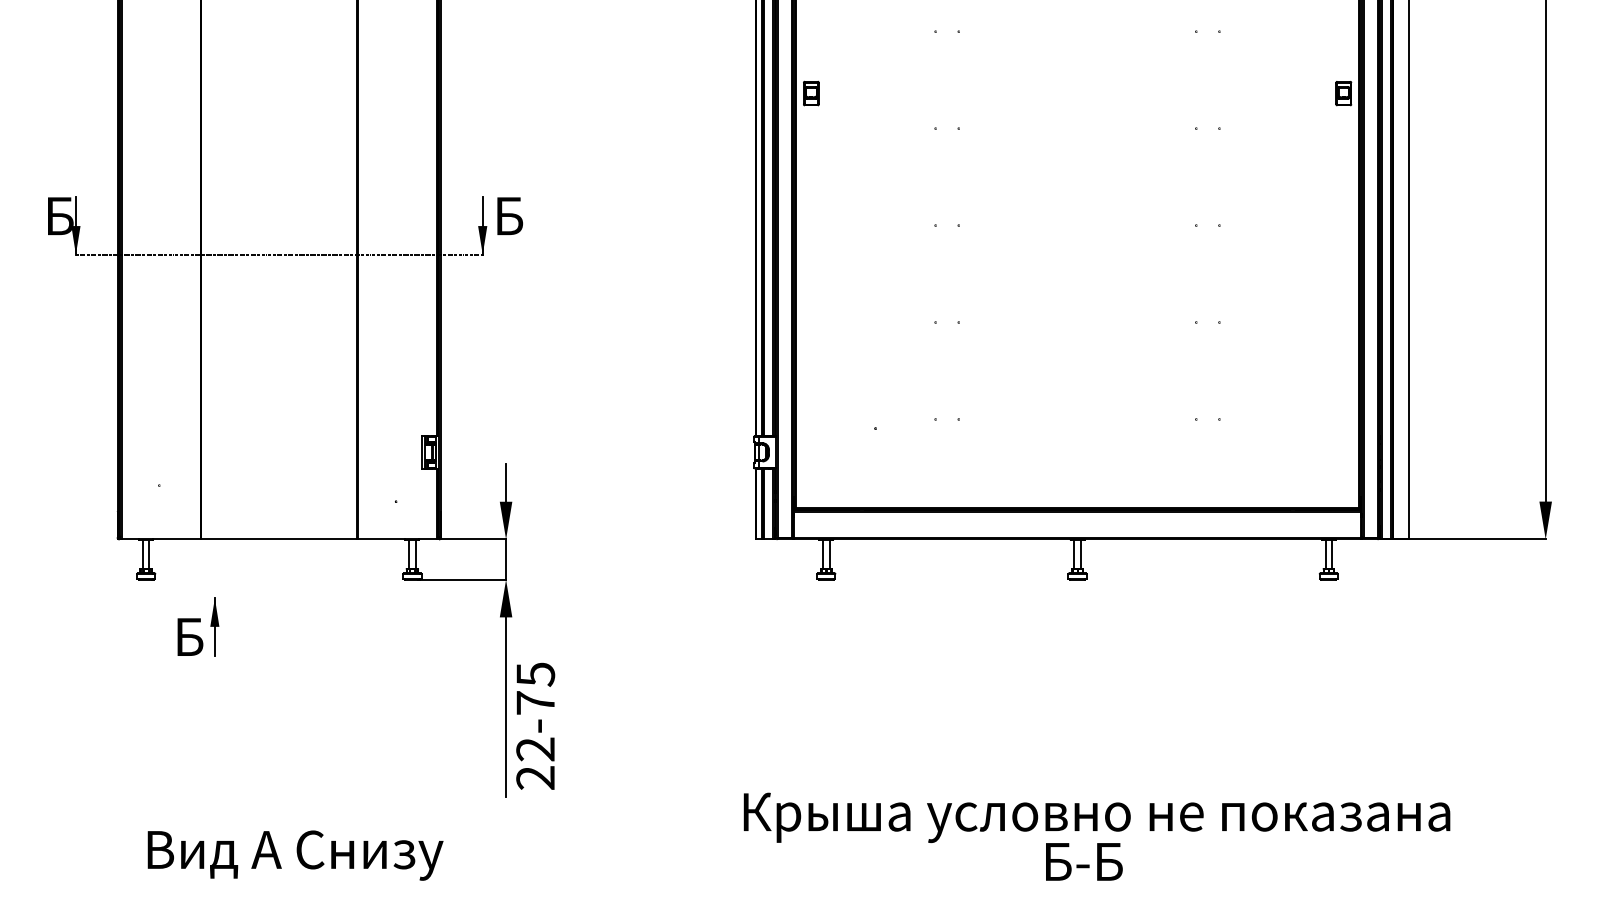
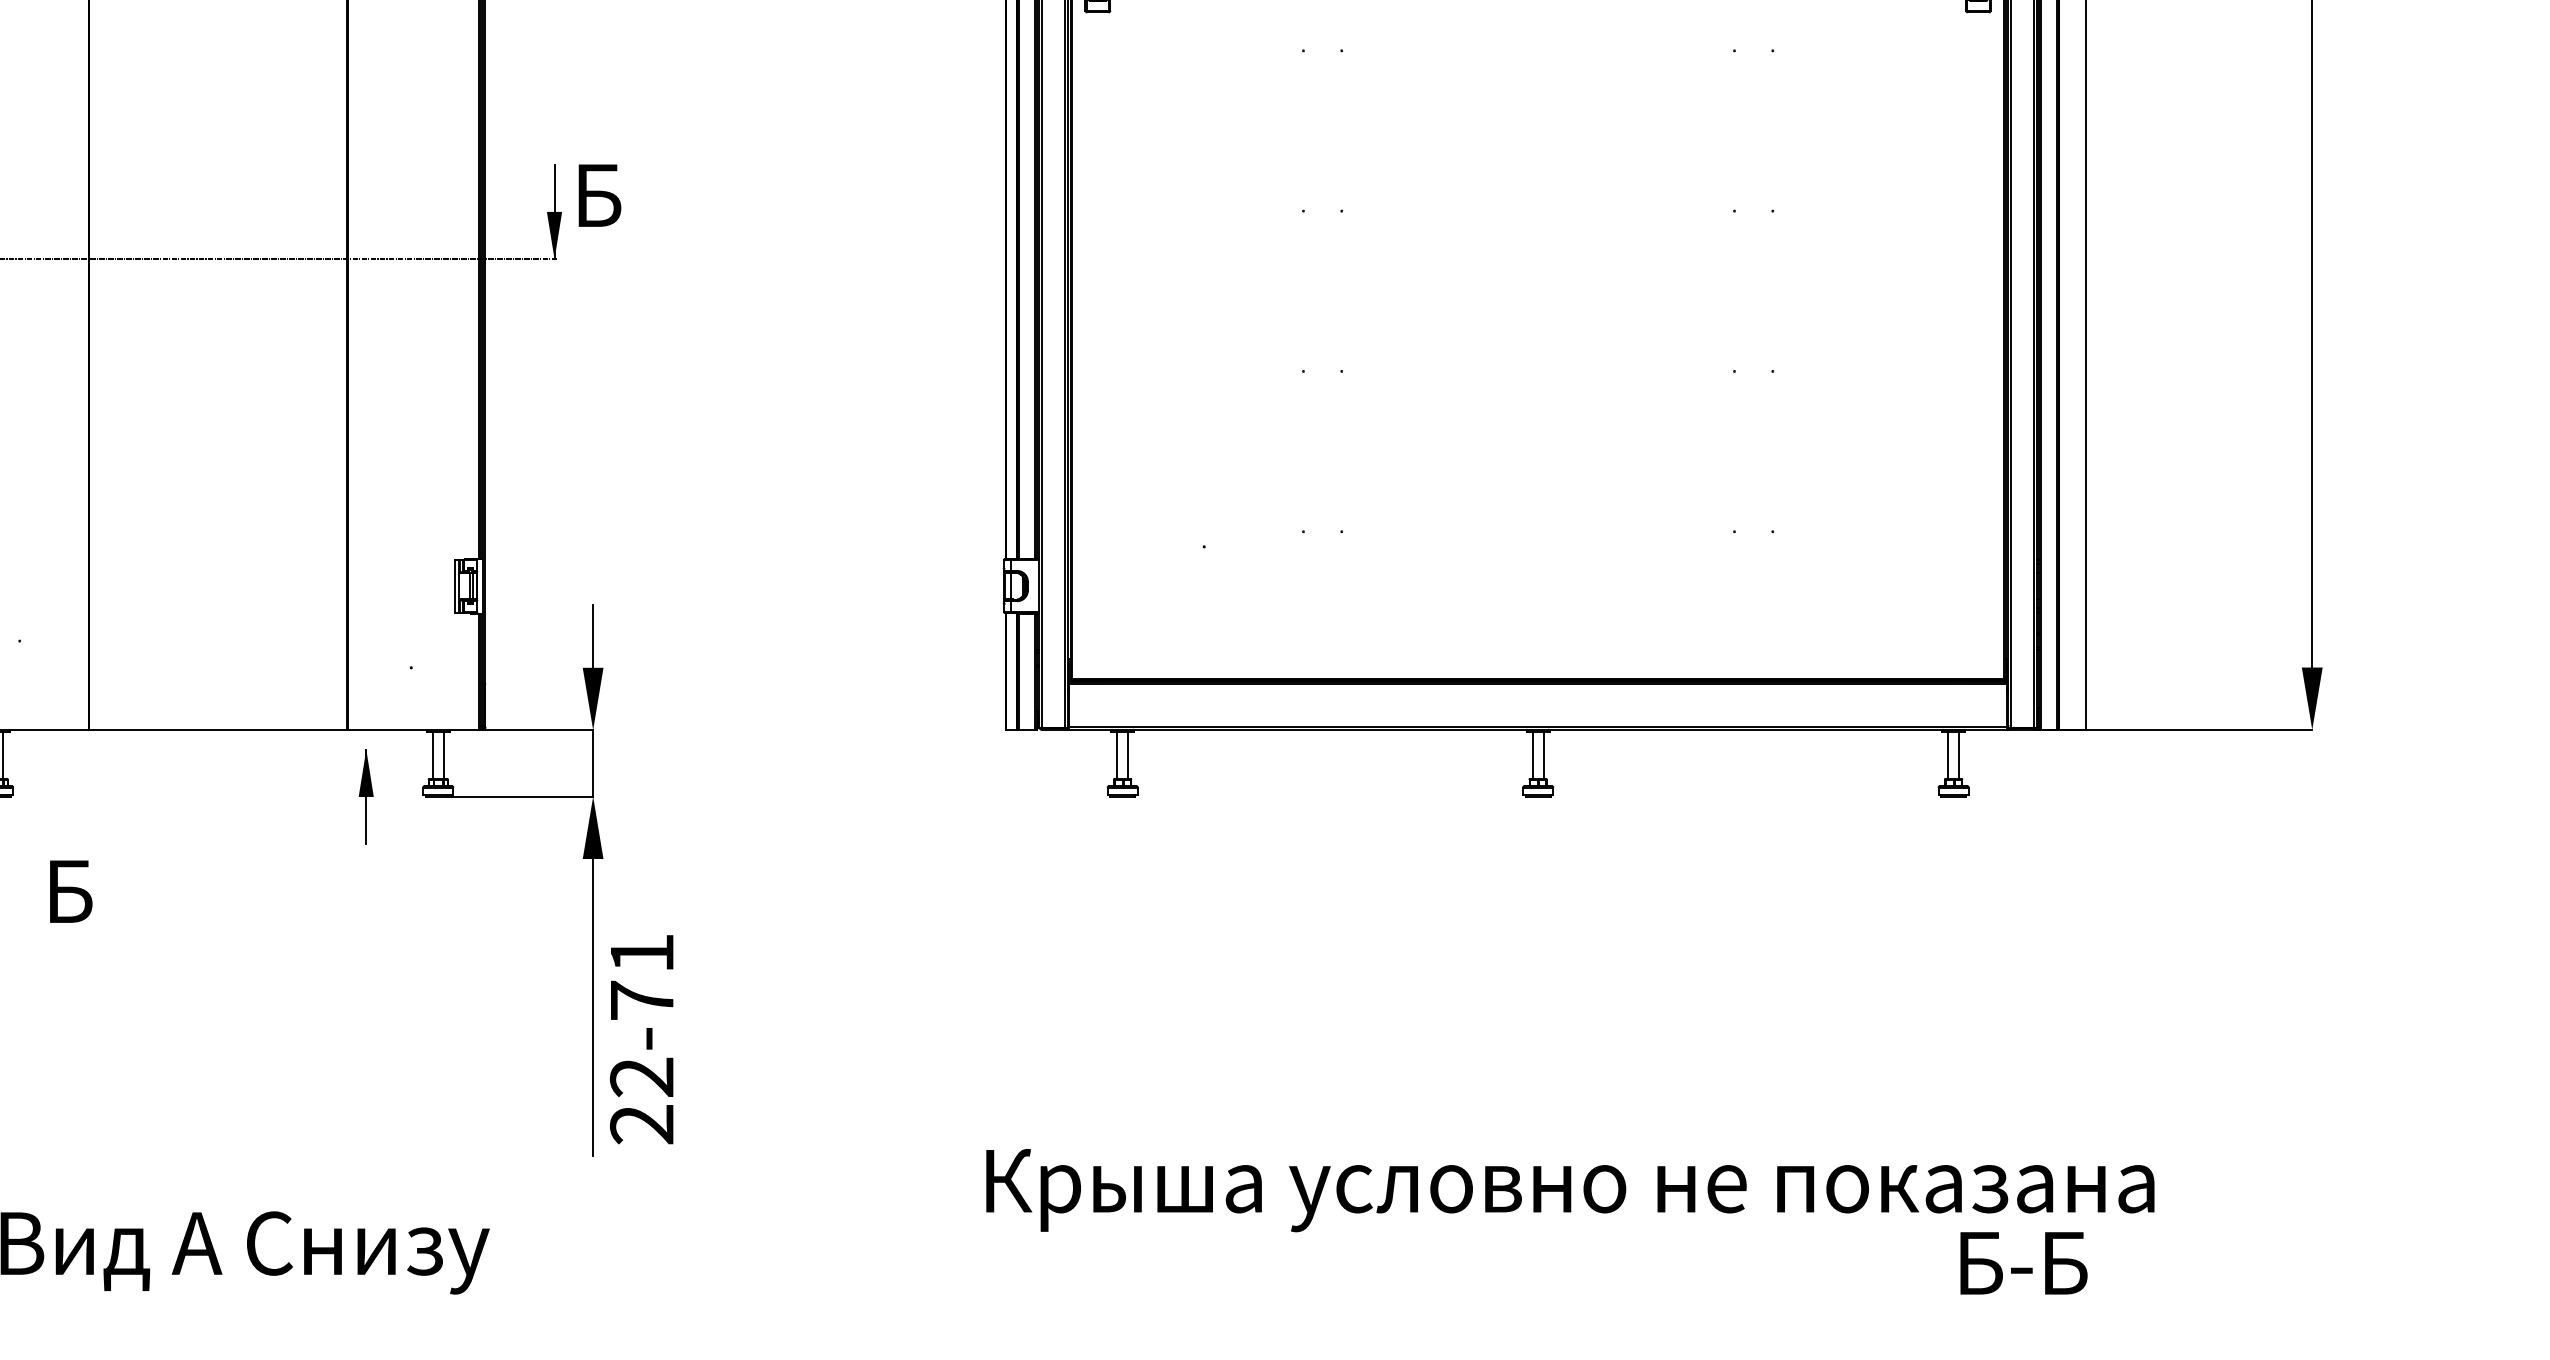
part: (214, 626) -> (365, 796), moved
text: (535, 674) -> (641, 953), 22-75 -> 22-71
text: (1084, 861) -> (2024, 1262), moved

